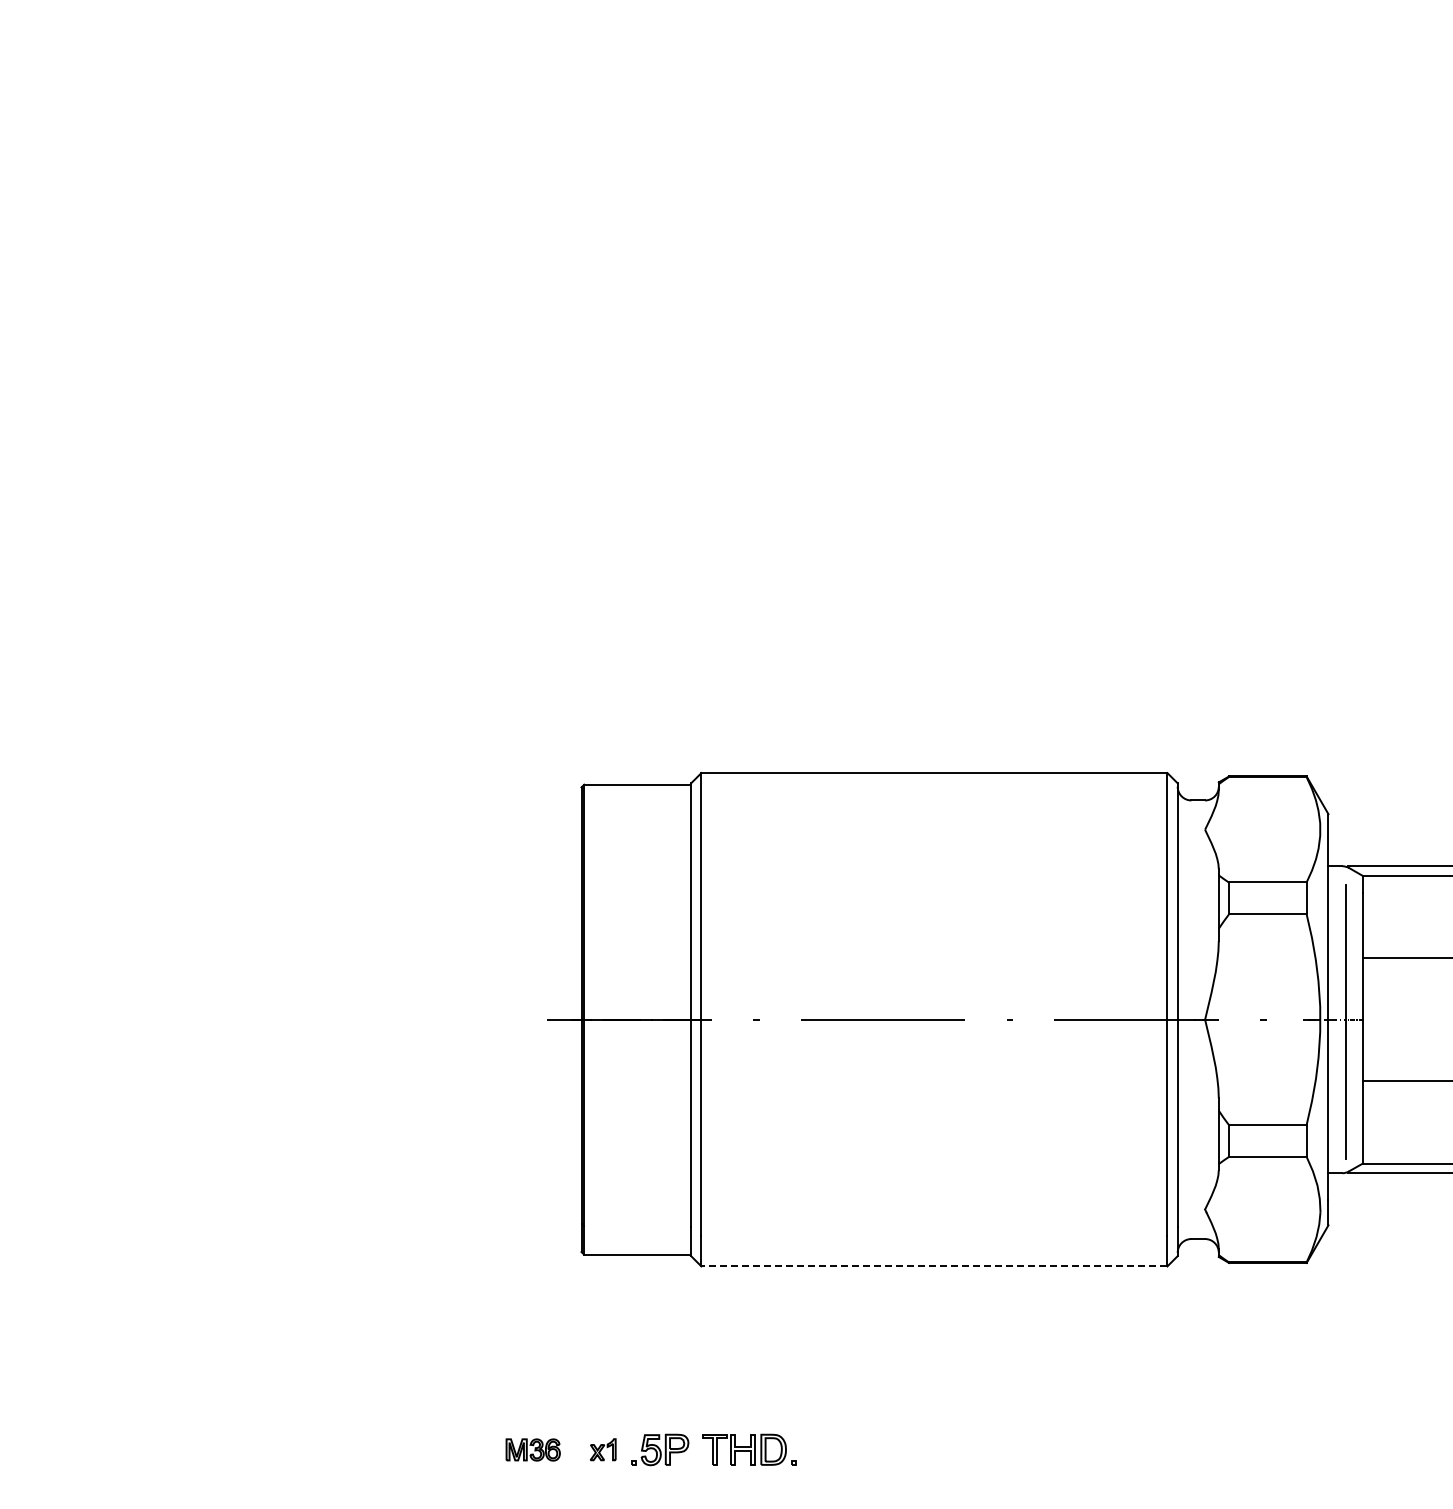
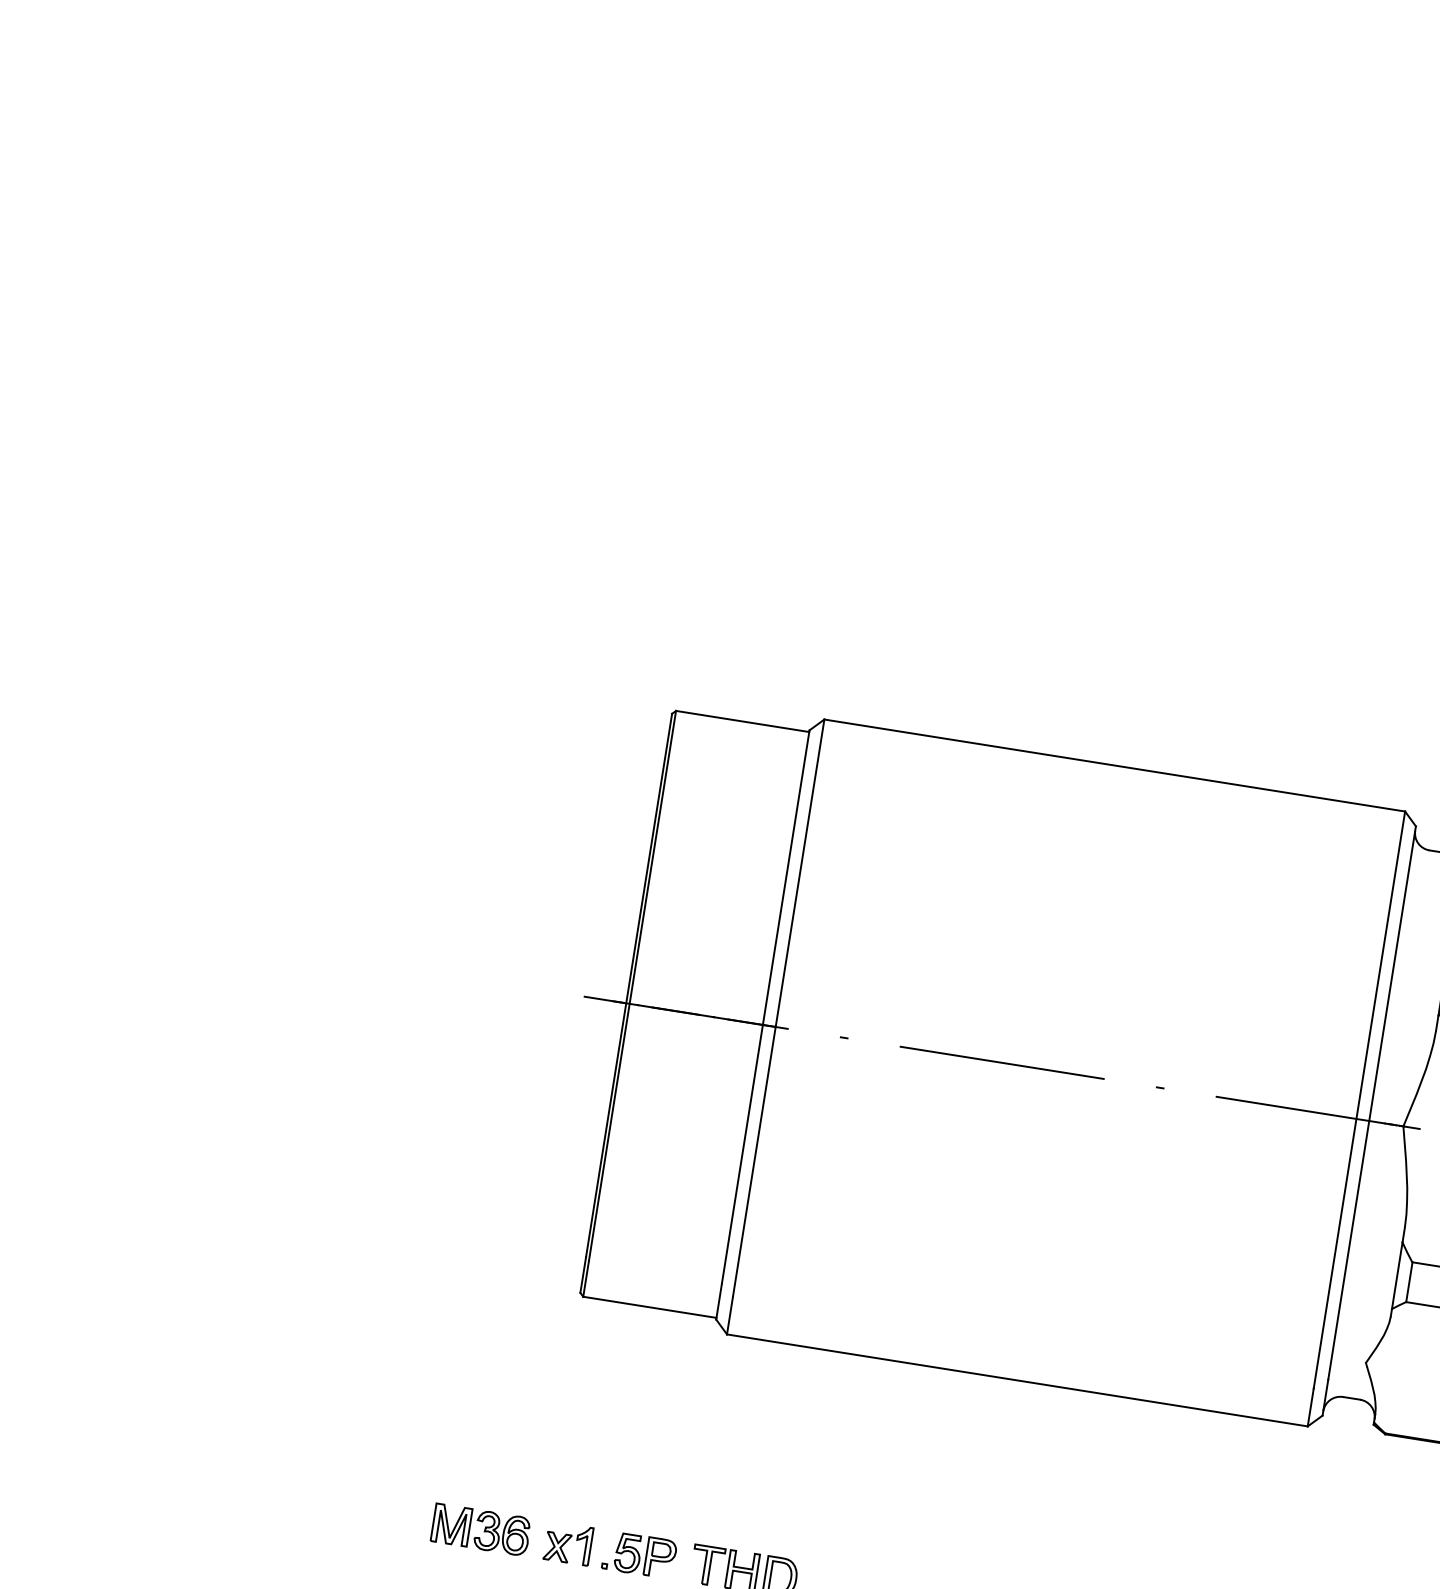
line: (934, 1266) -> (1017, 1380), dashed -> solid
part: (533, 1449) -> (481, 1529), size x1.43
part: (602, 1449) -> (567, 1543), size x1.43

